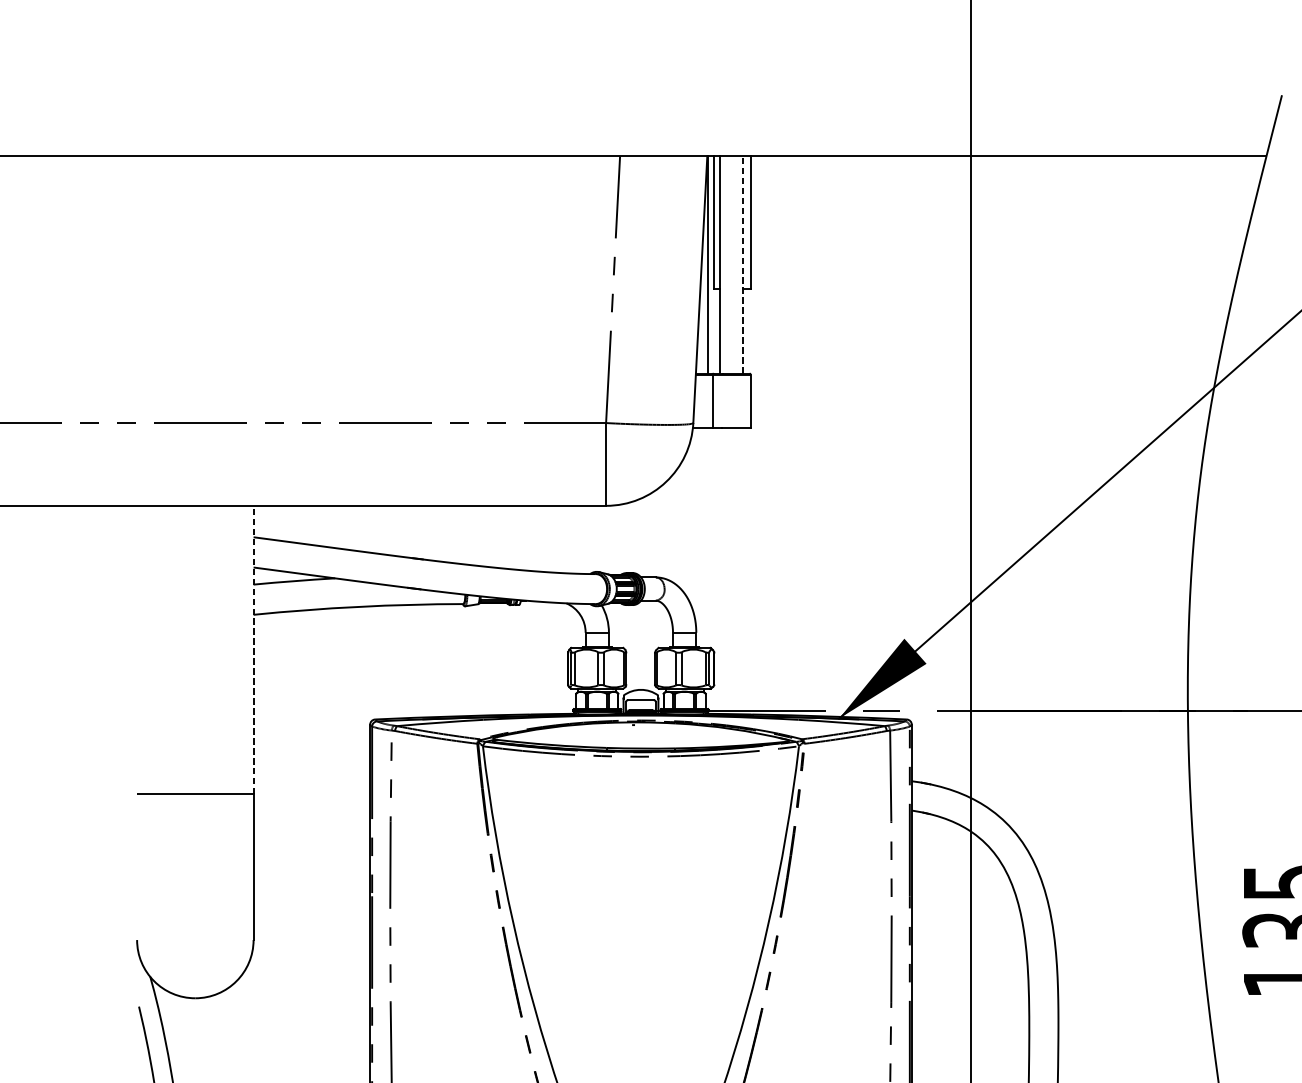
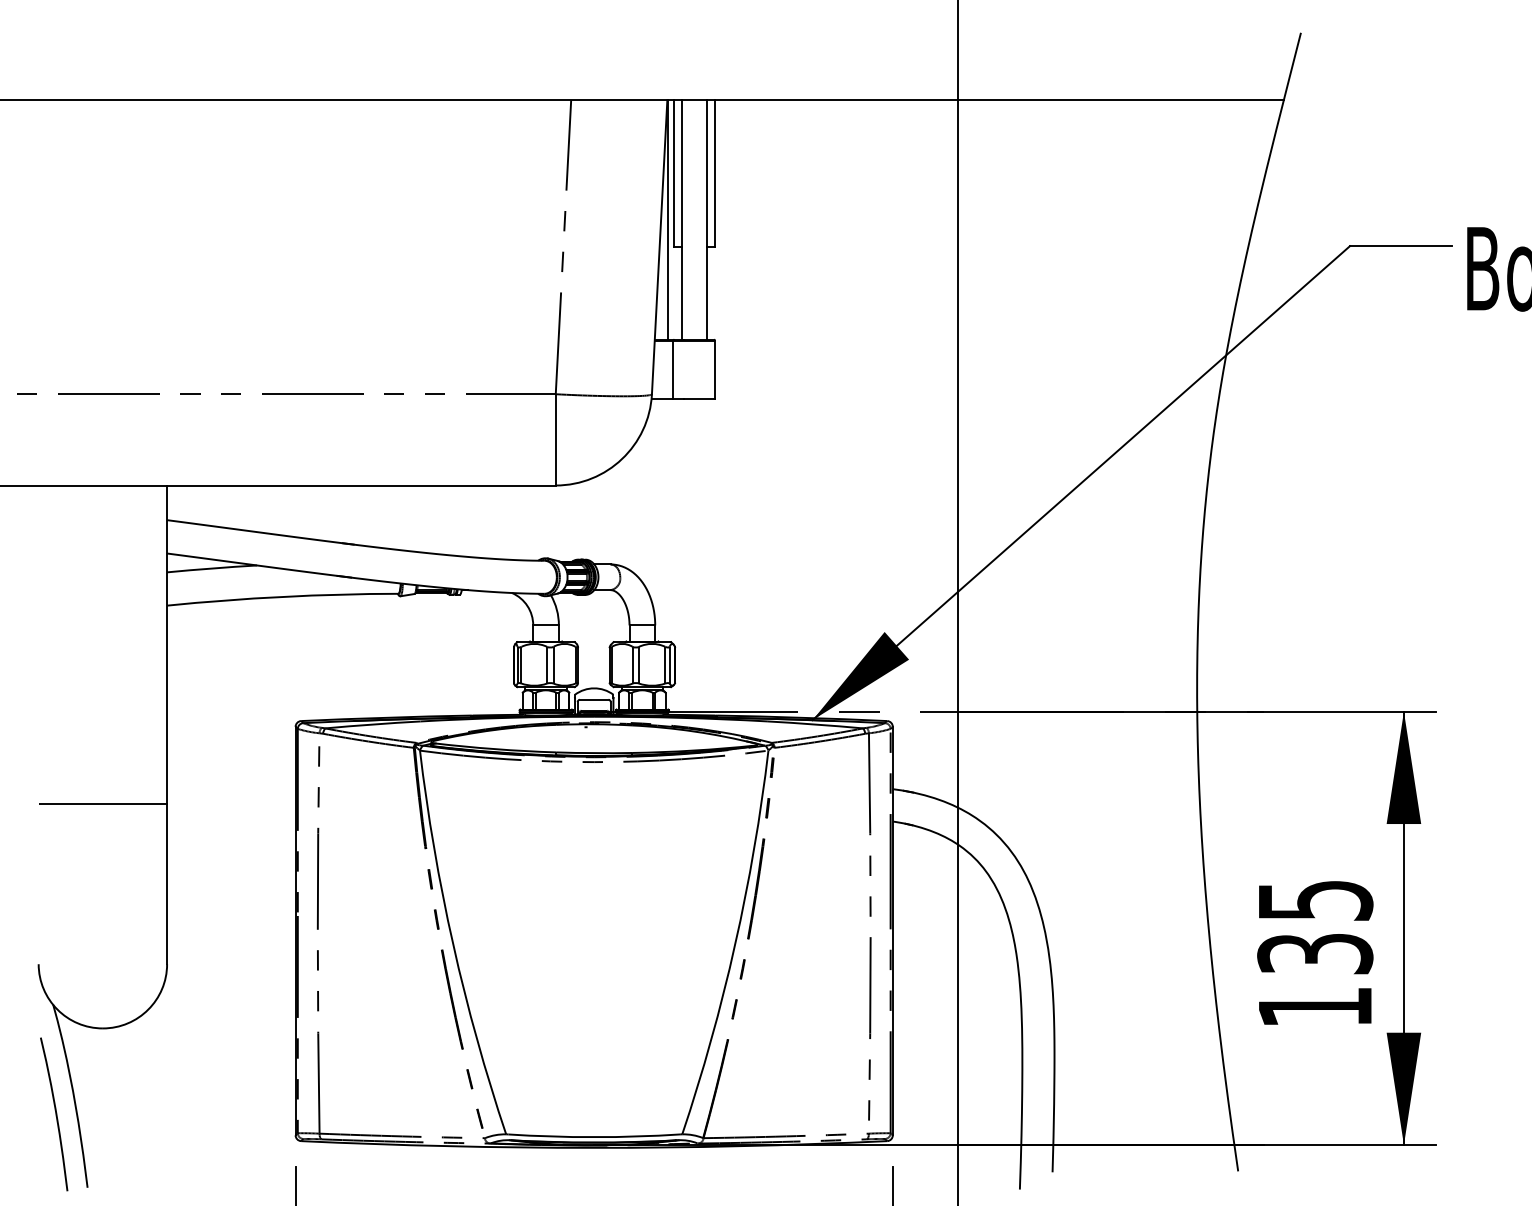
line: (742, 264) -> (706, 219), dashed -> solid
line: (253, 650) -> (167, 644), dashed -> solid

